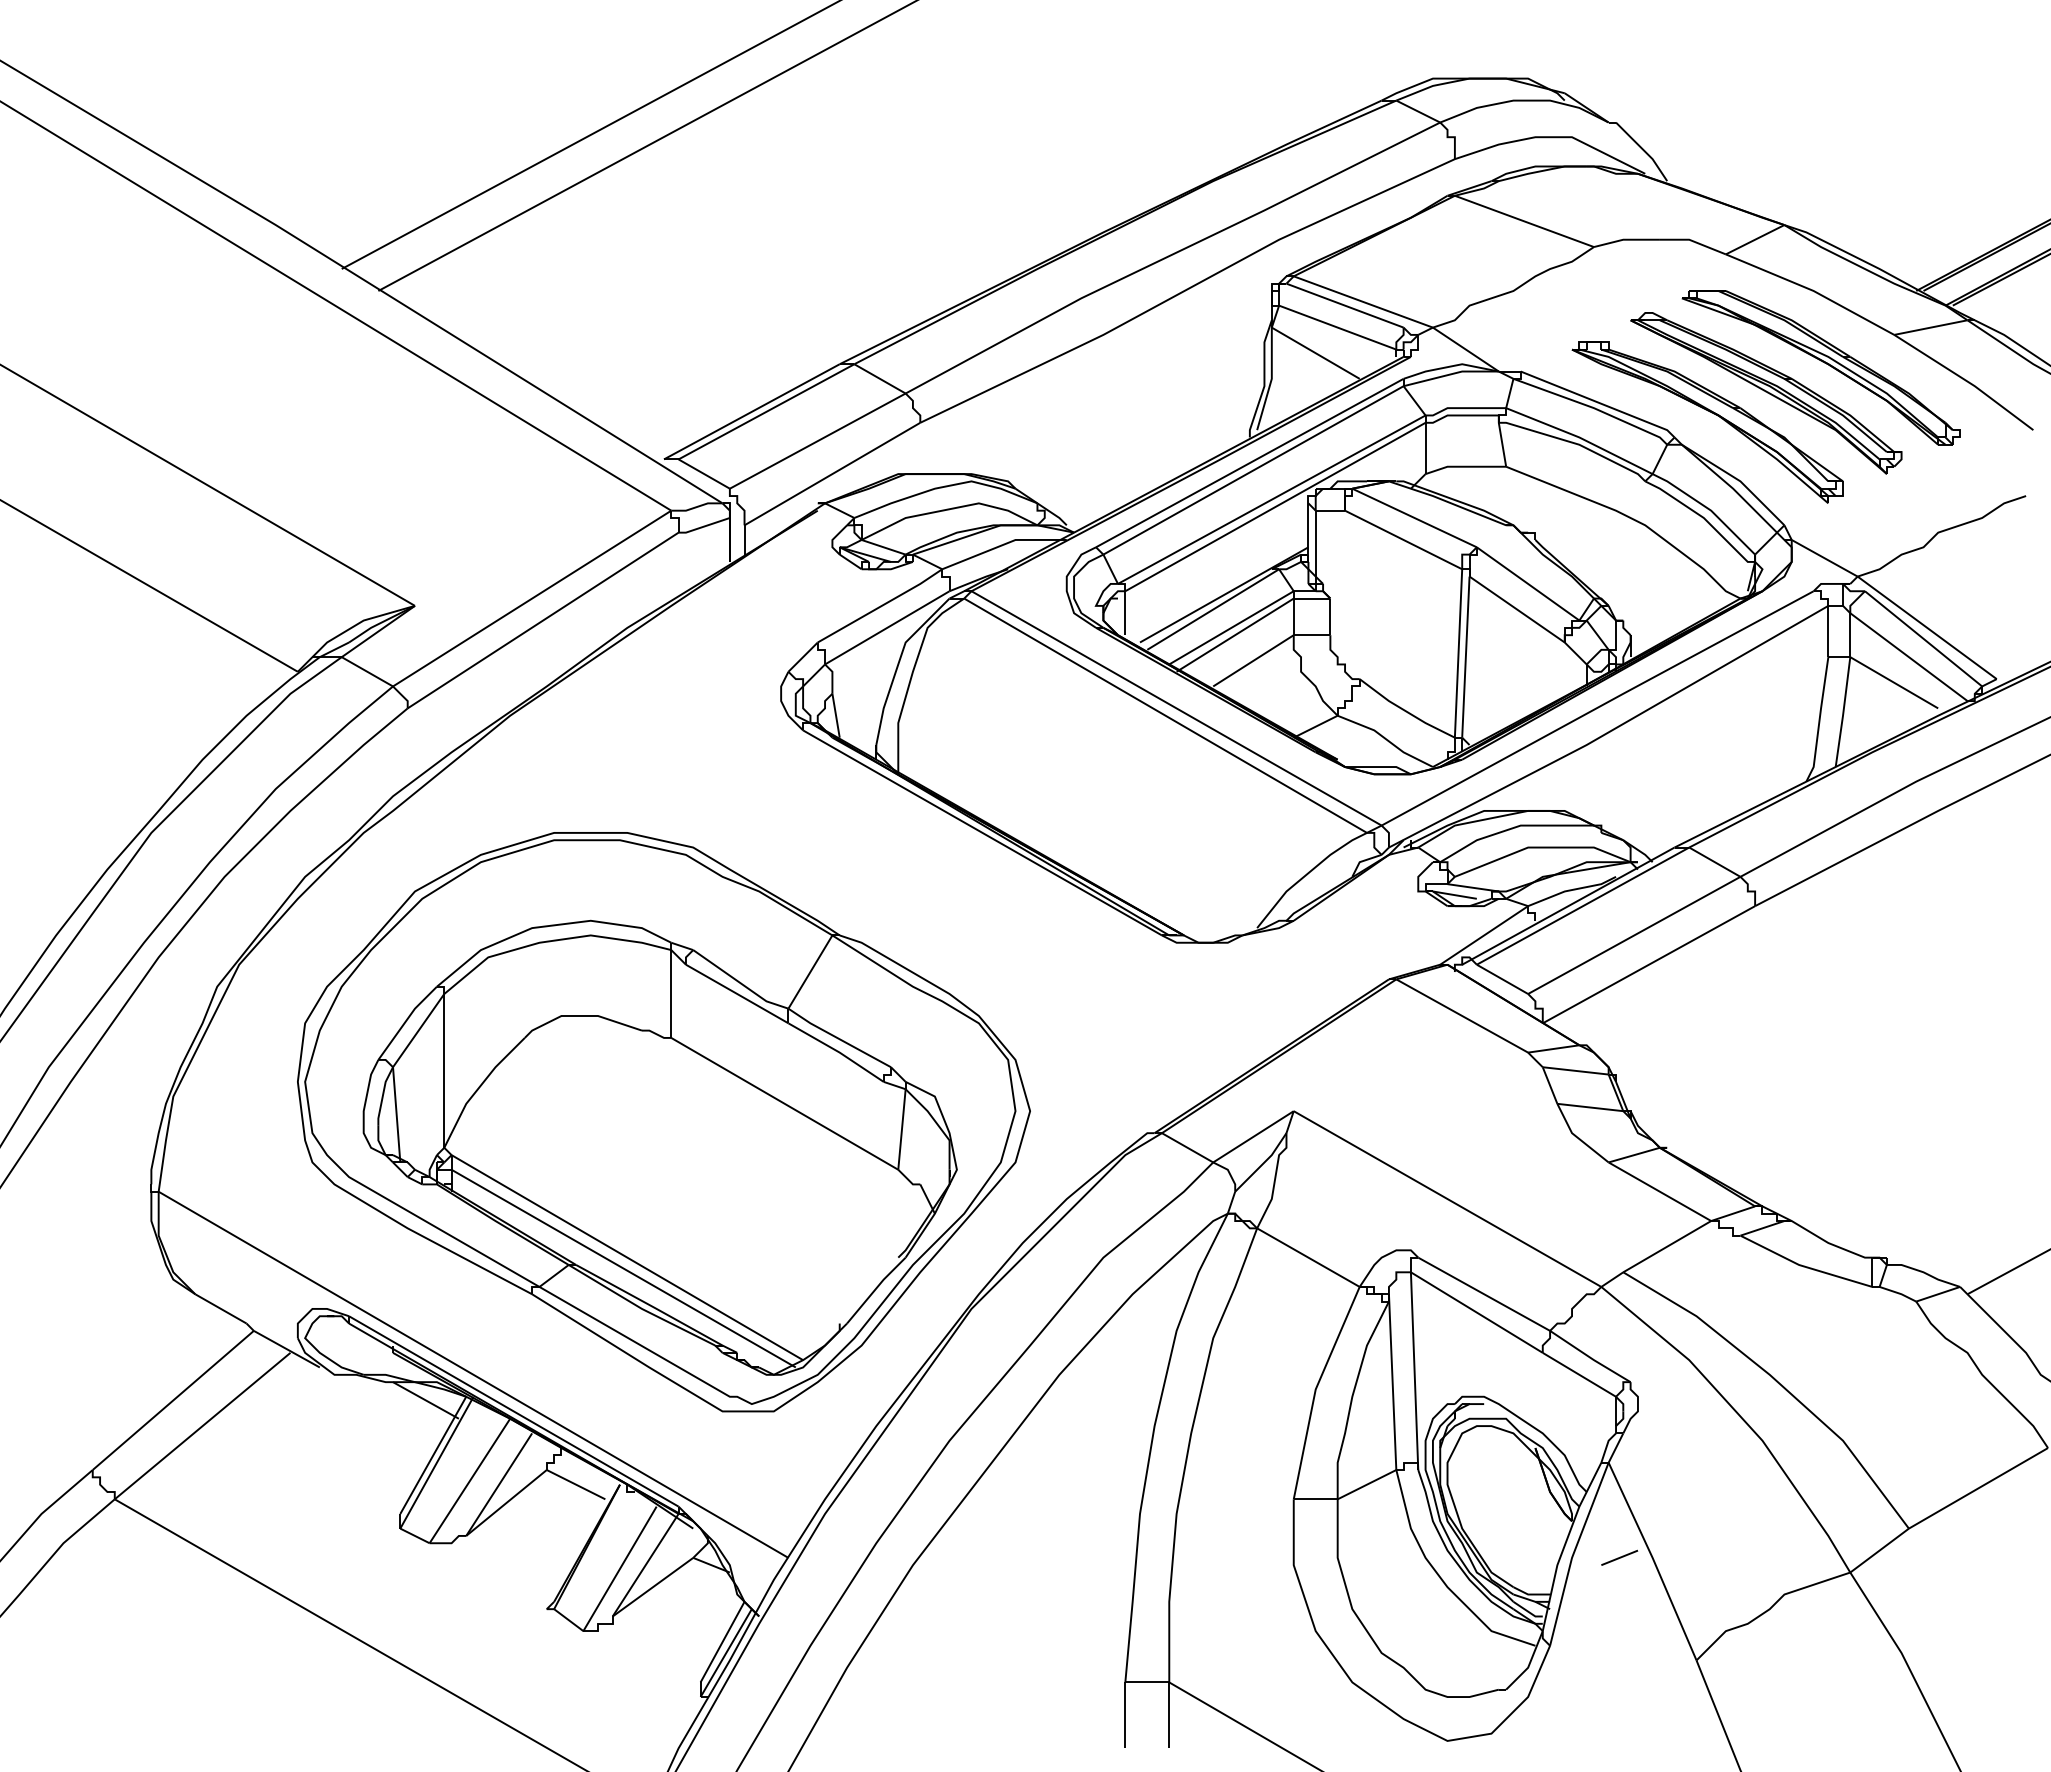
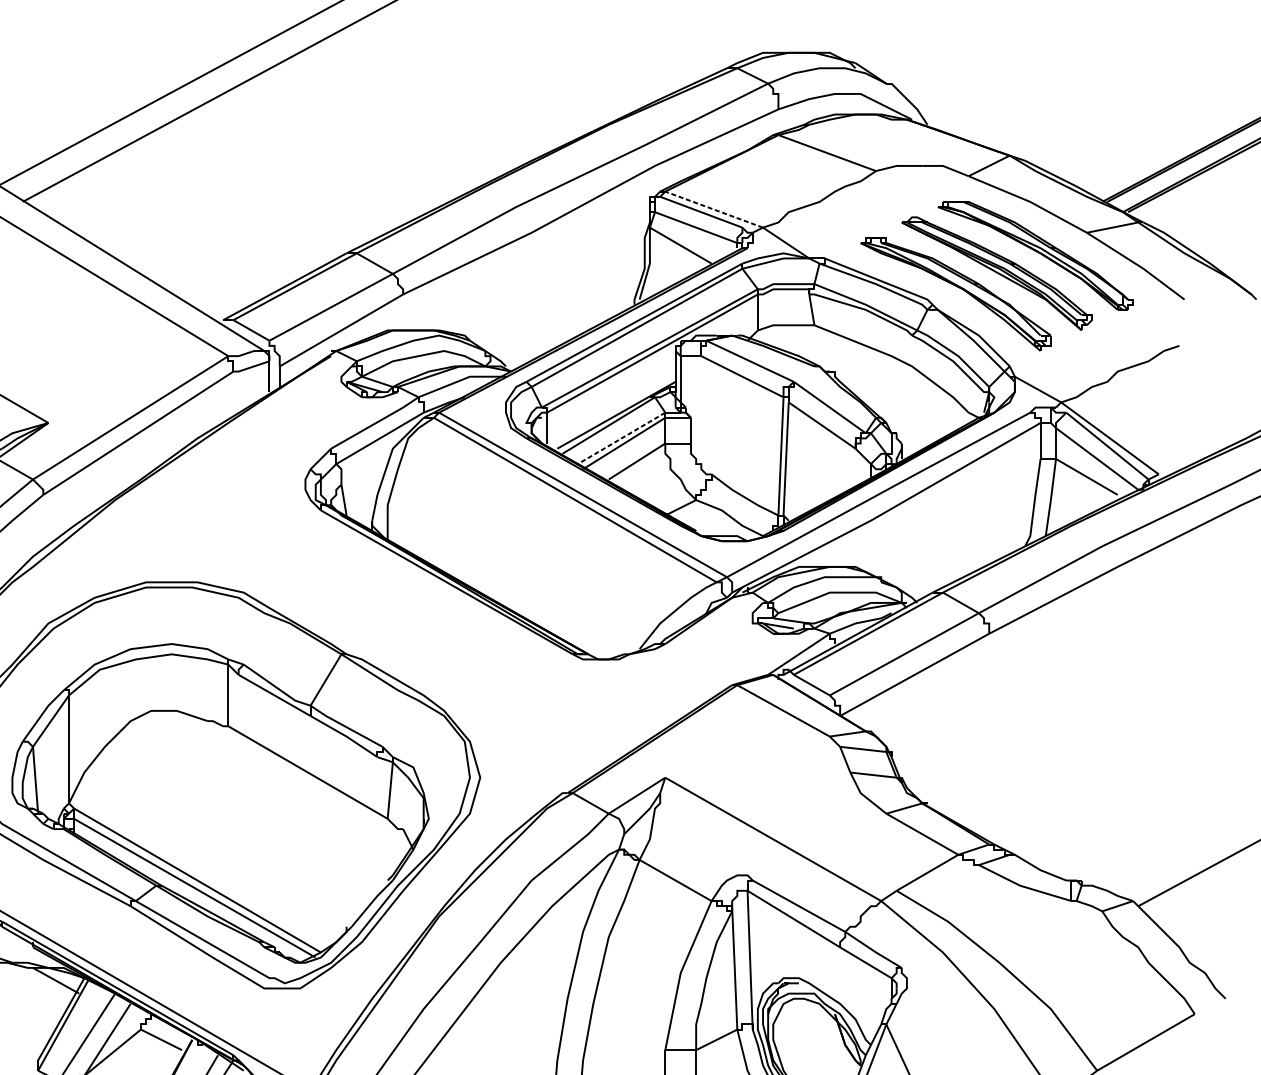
line: (1362, 301) -> (713, 209), solid -> dashed
line: (1231, 628) -> (621, 438), solid -> dashed

